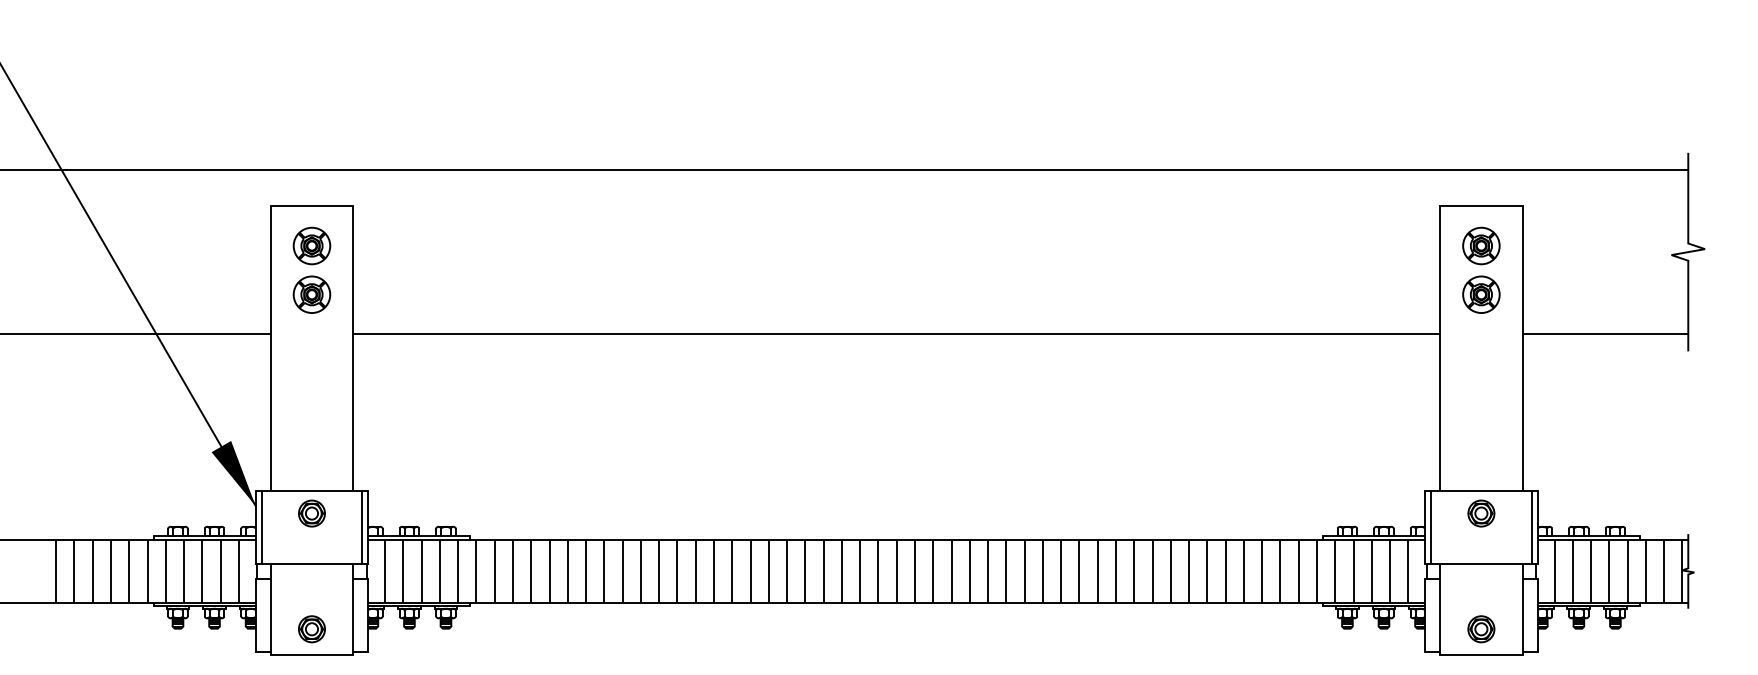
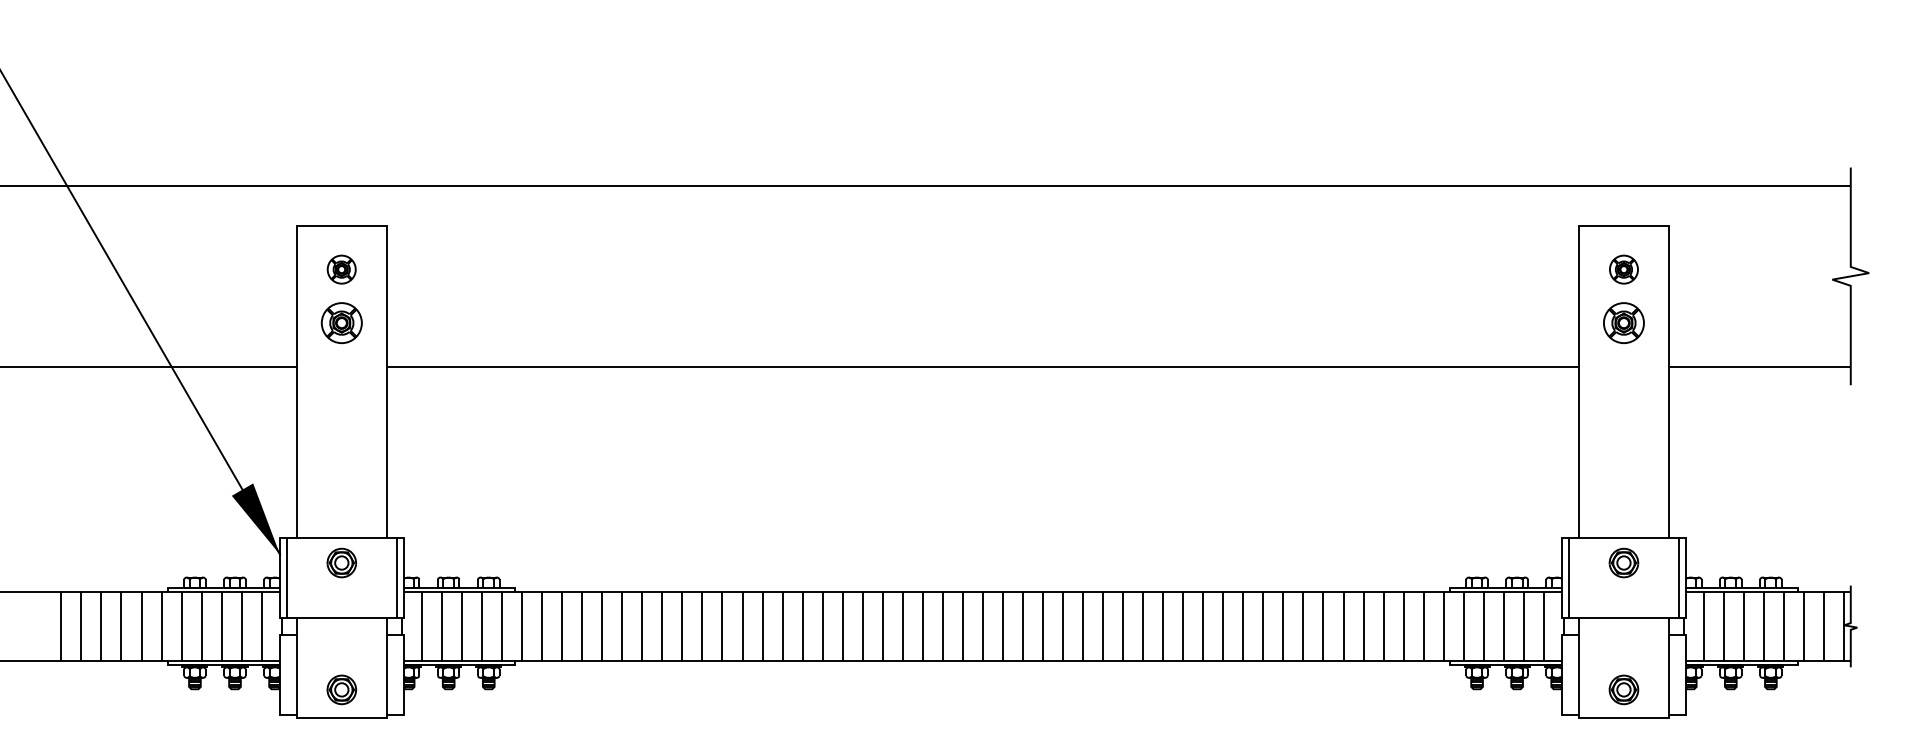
part: (311, 245) -> (341, 269), size x0.7
part: (1480, 245) -> (1623, 269), size x0.7

